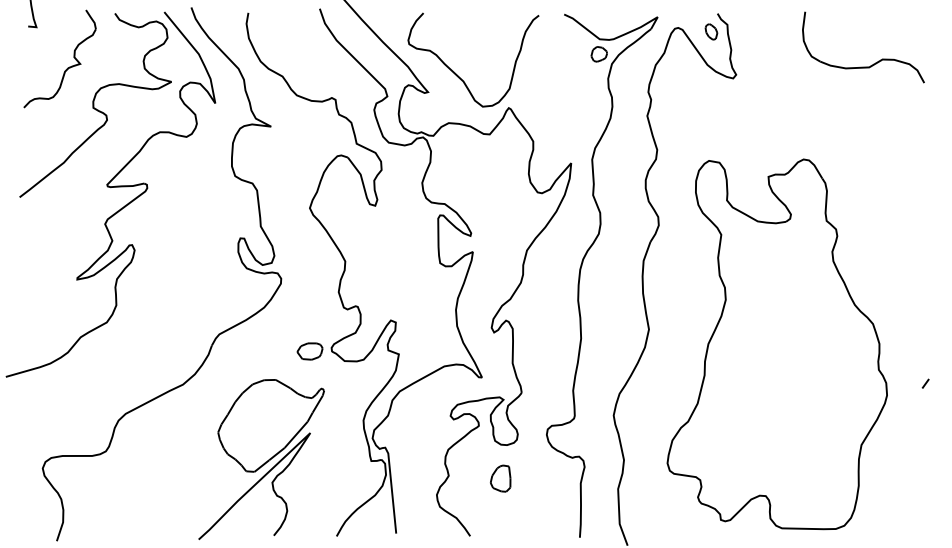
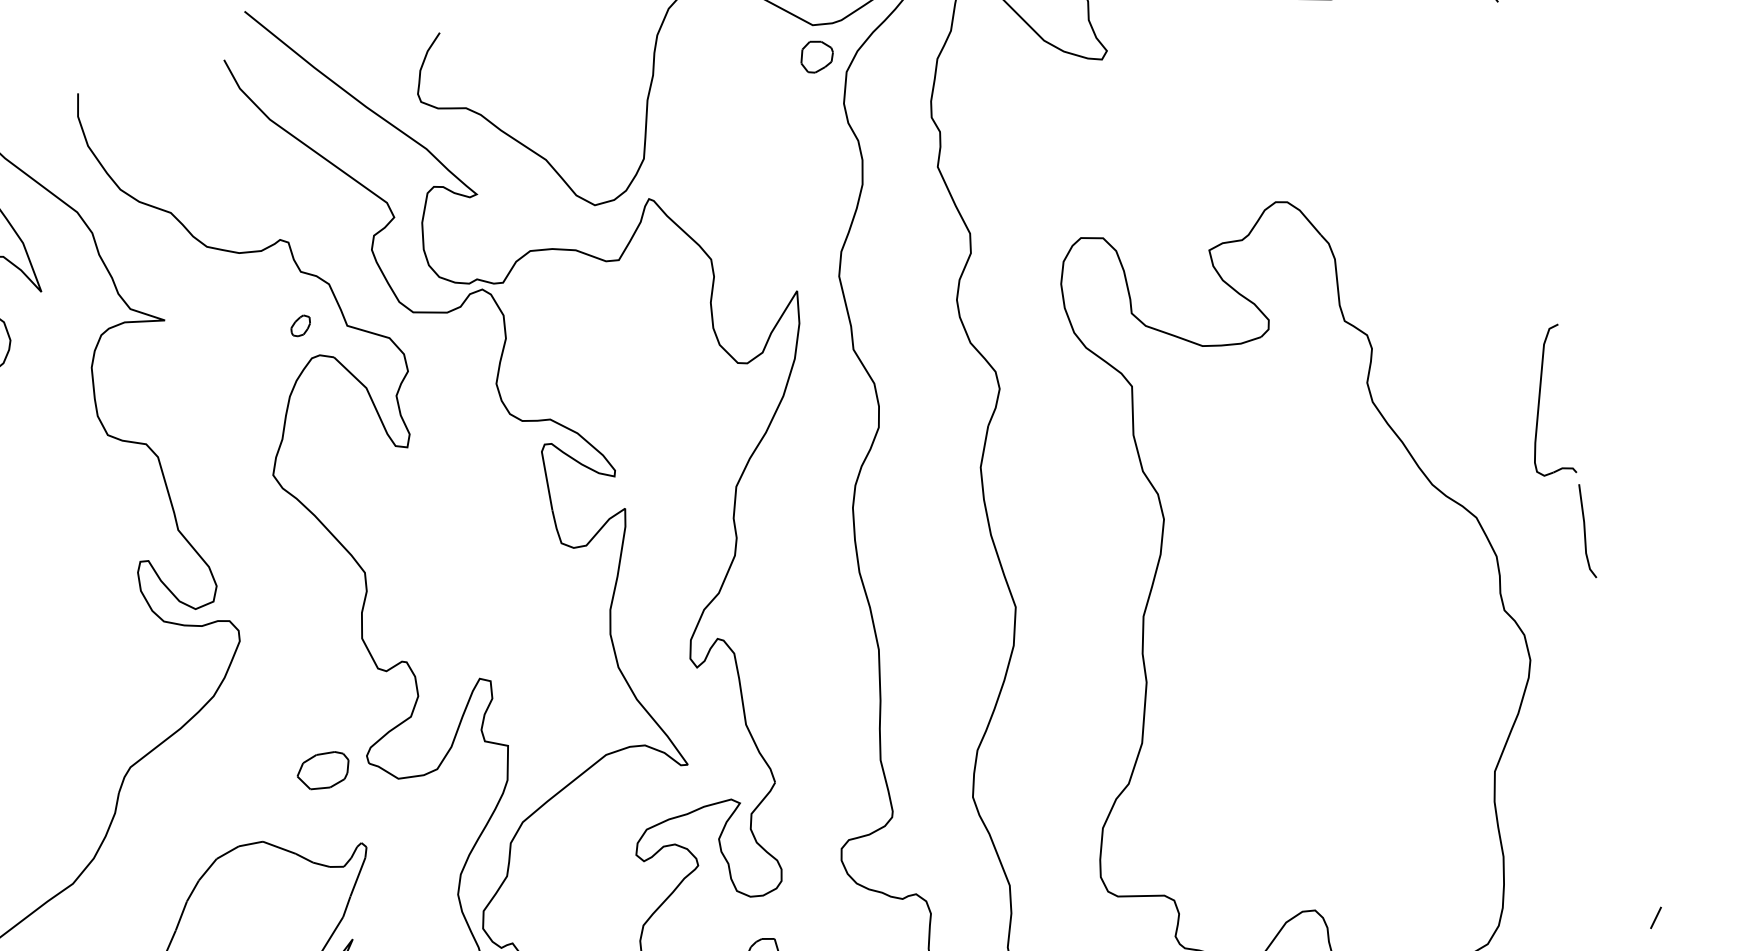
part: (334, 139) -> (300, 324), added
part: (916, 306) -> (1560, 466), added
line: (925, 383) -> (1655, 917), moved

